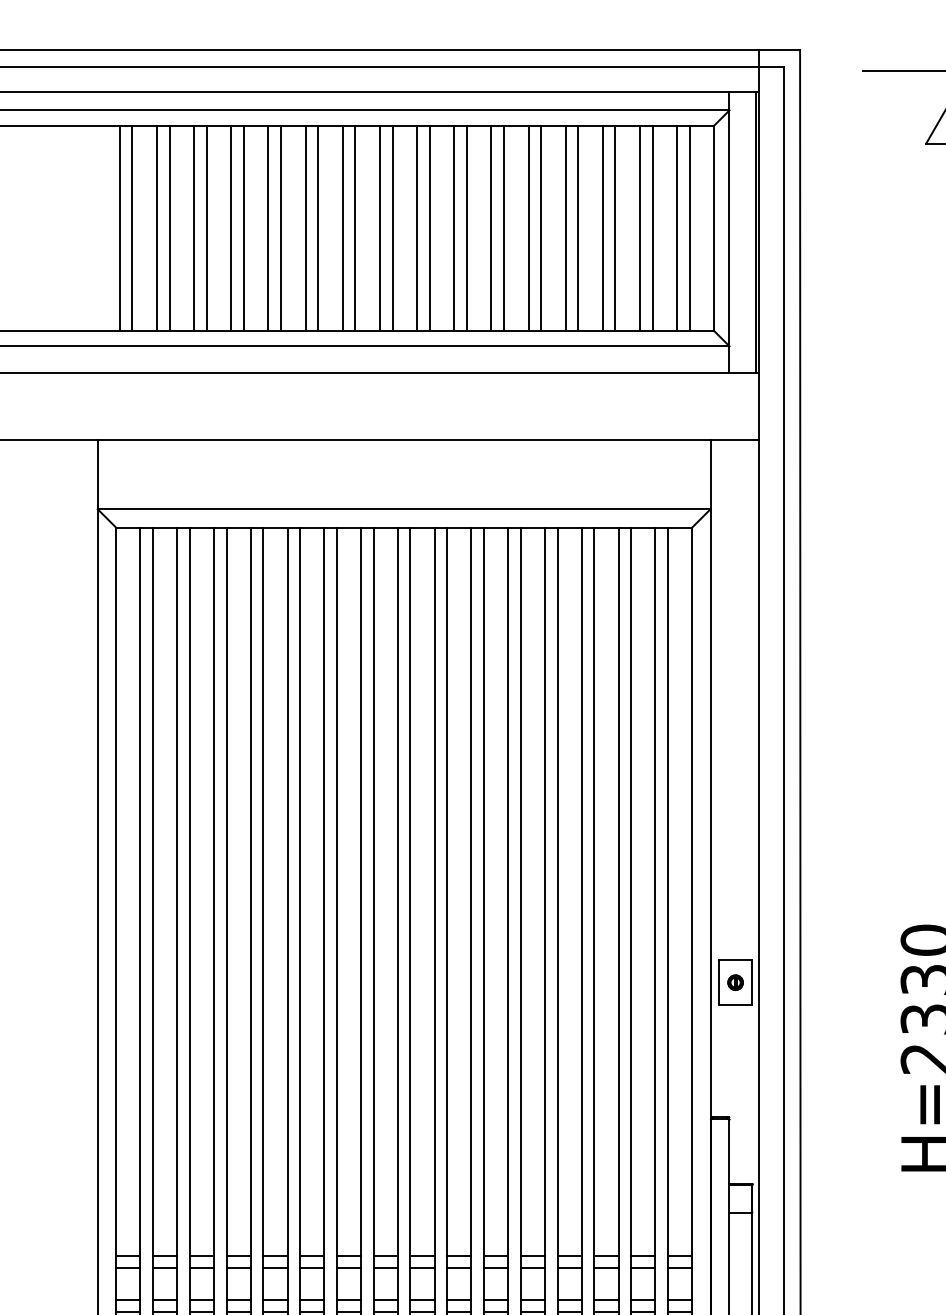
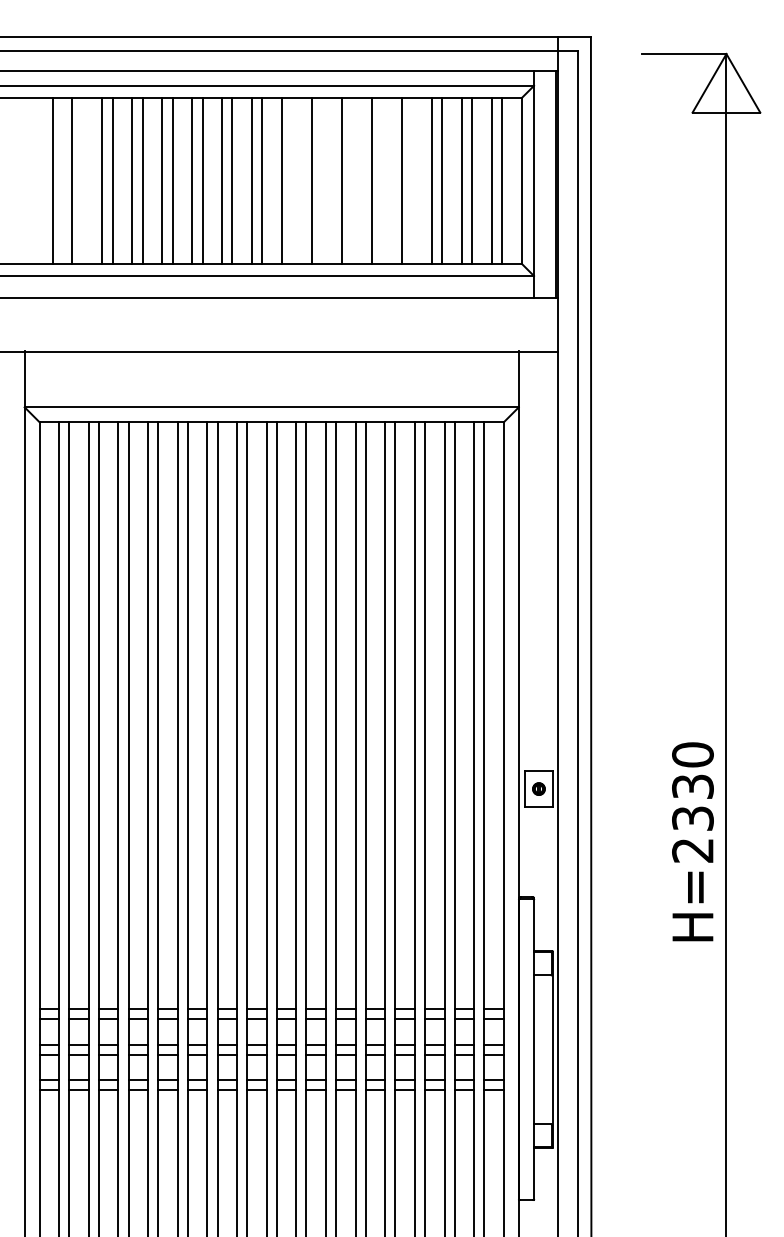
line: (119, 227) -> (42, 180), removed
line: (169, 227) -> (82, 180), removed
line: (429, 227) -> (292, 180), removed
line: (467, 227) -> (322, 180), removed
line: (504, 227) -> (352, 180), removed
line: (541, 227) -> (382, 180), removed
line: (578, 227) -> (412, 180), removed

